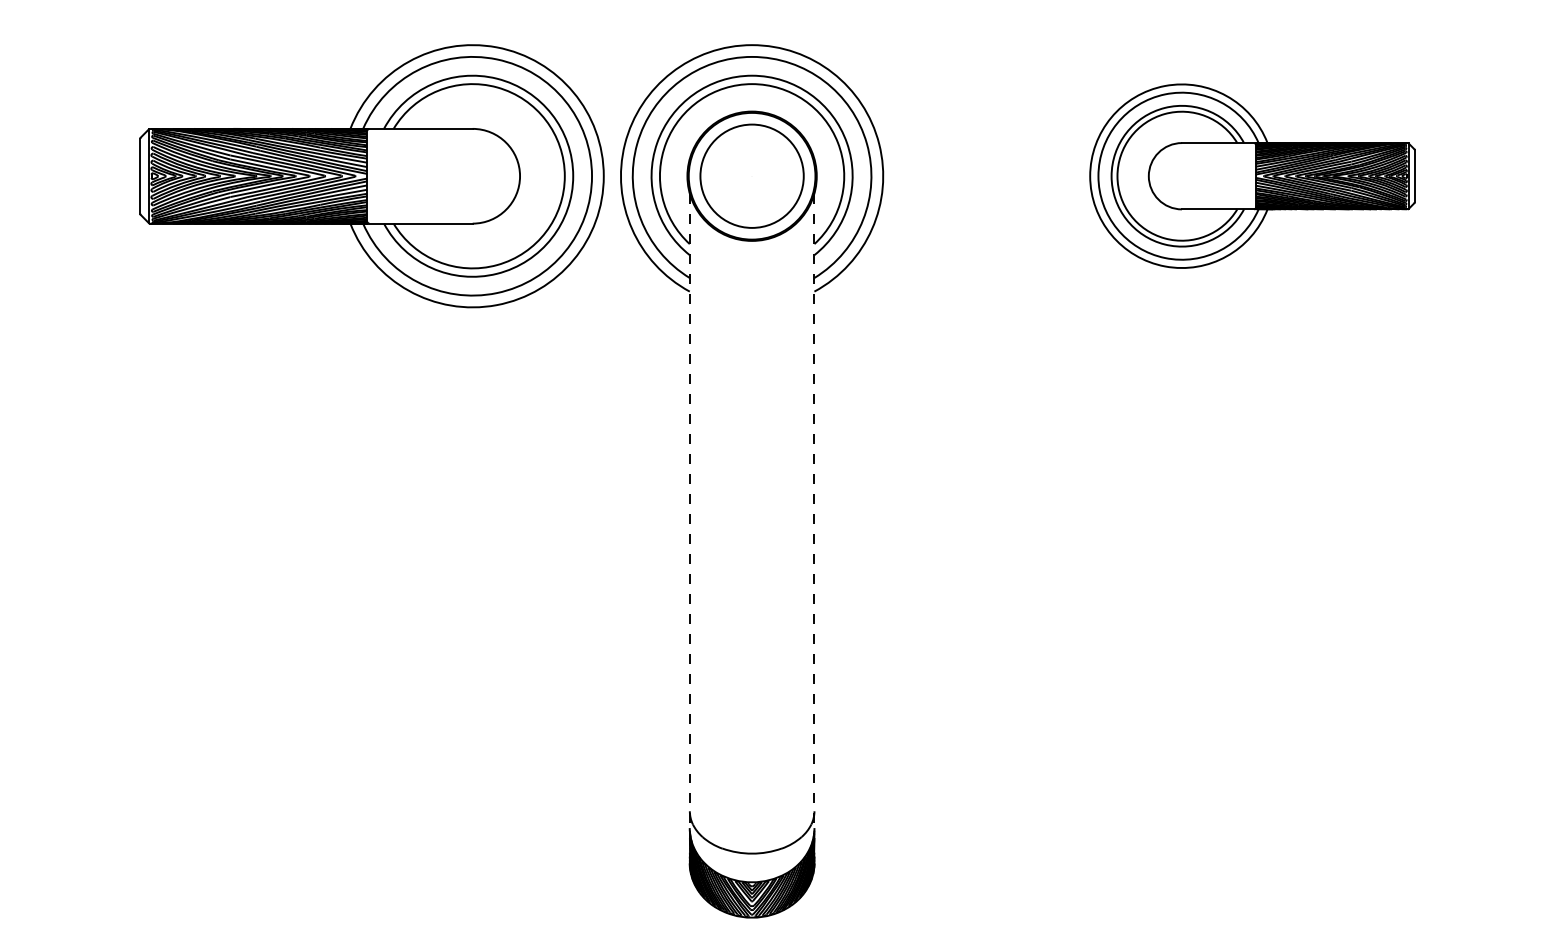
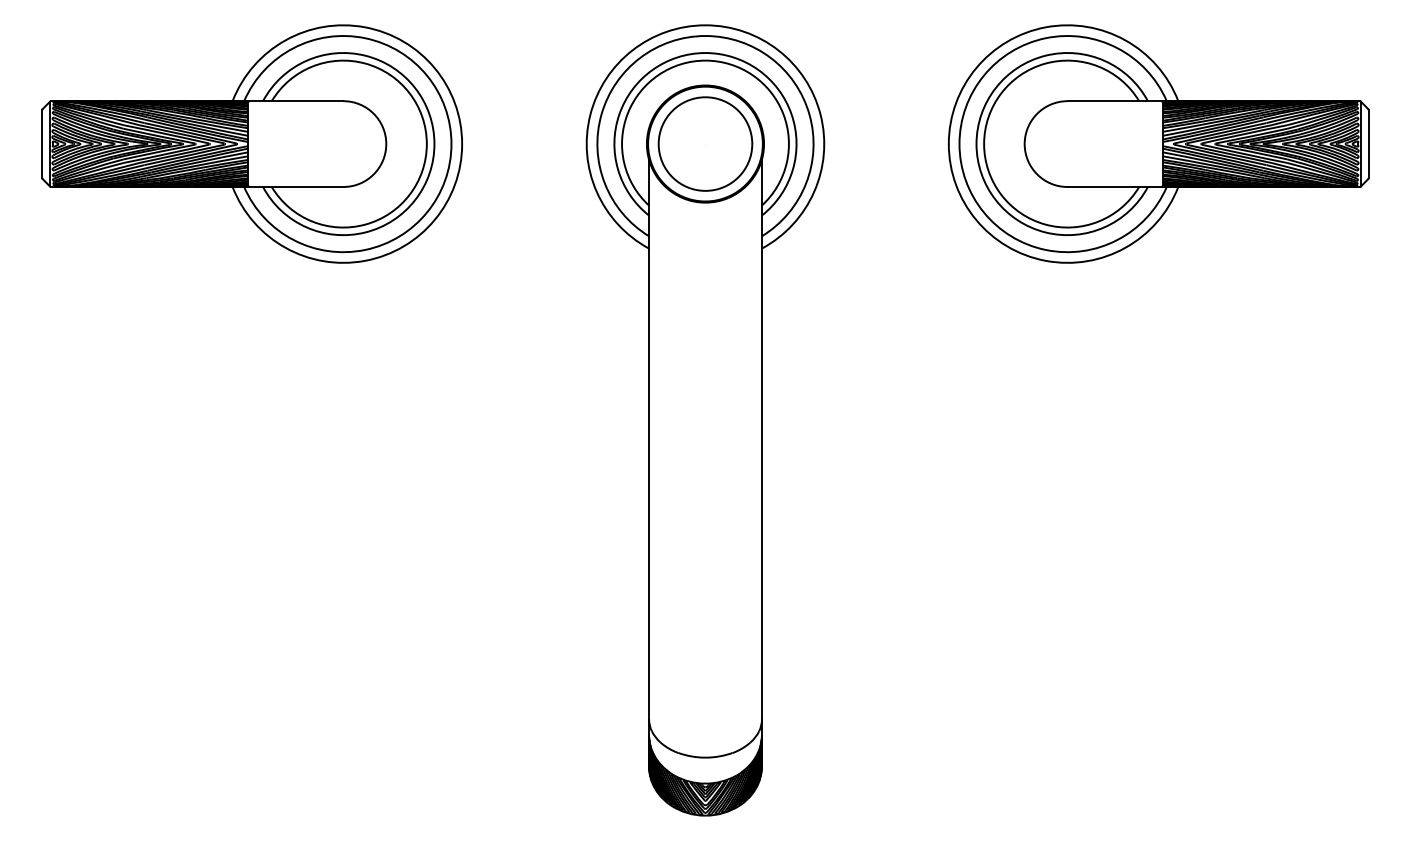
part: (371, 175) -> (251, 143), moved
part: (1252, 175) -> (1158, 143), size x1.43
line: (690, 527) -> (649, 462), dashed -> solid
line: (813, 527) -> (761, 462), dashed -> solid

